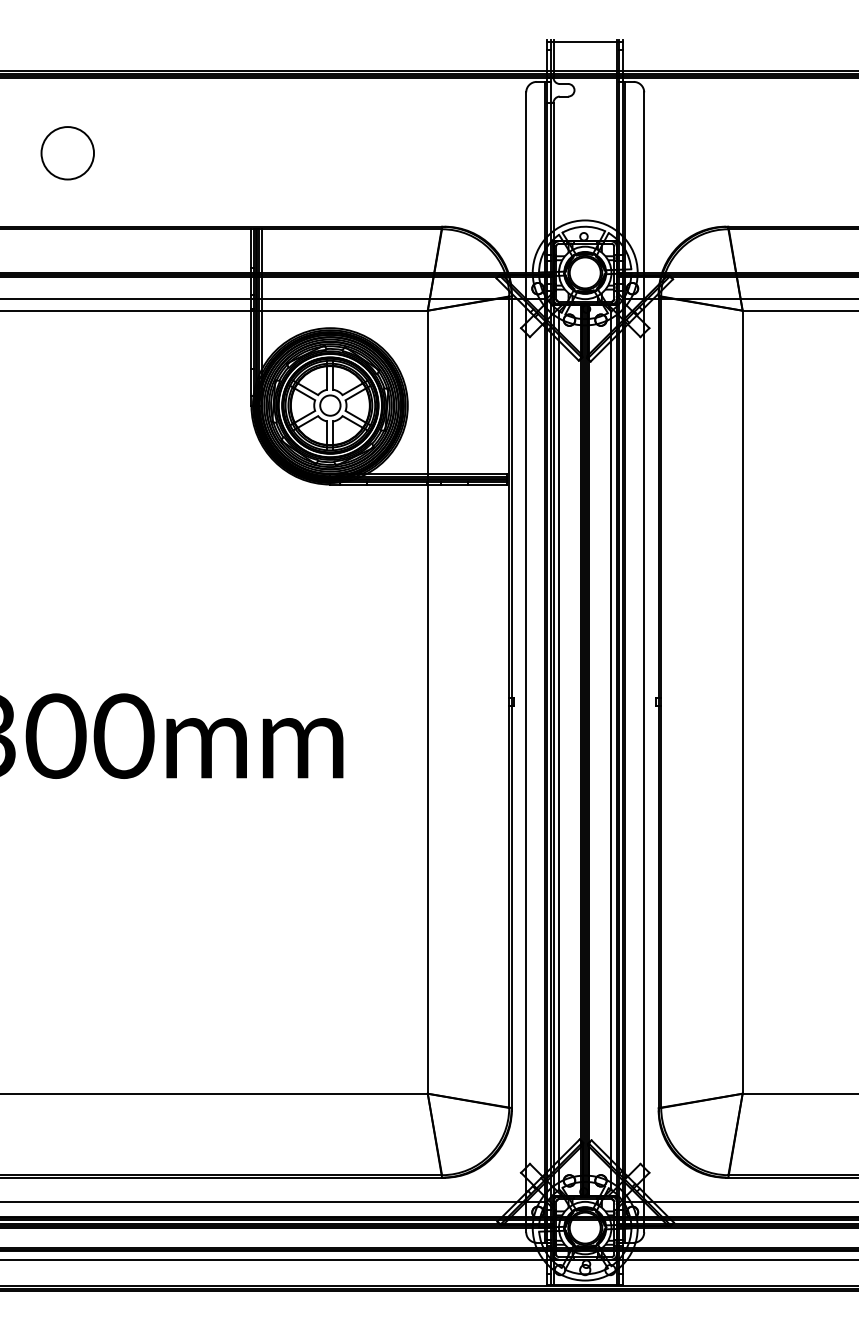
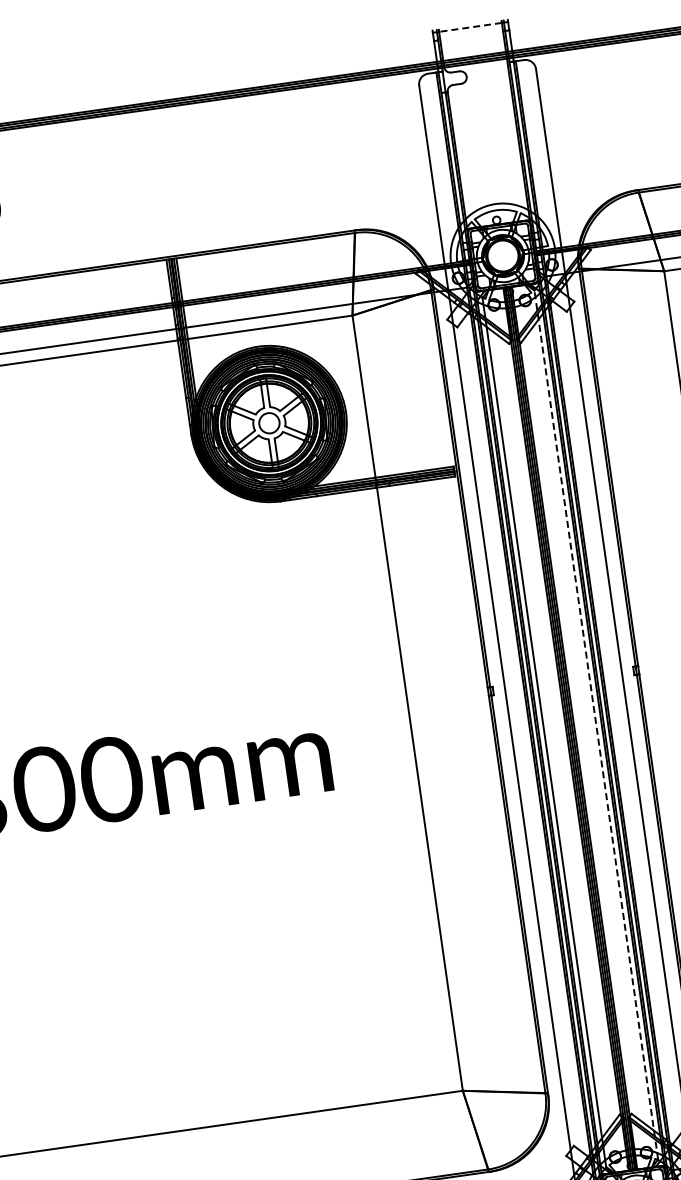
line: (585, 42) -> (470, 27), solid -> dashed
line: (611, 750) -> (596, 725), solid -> dashed

